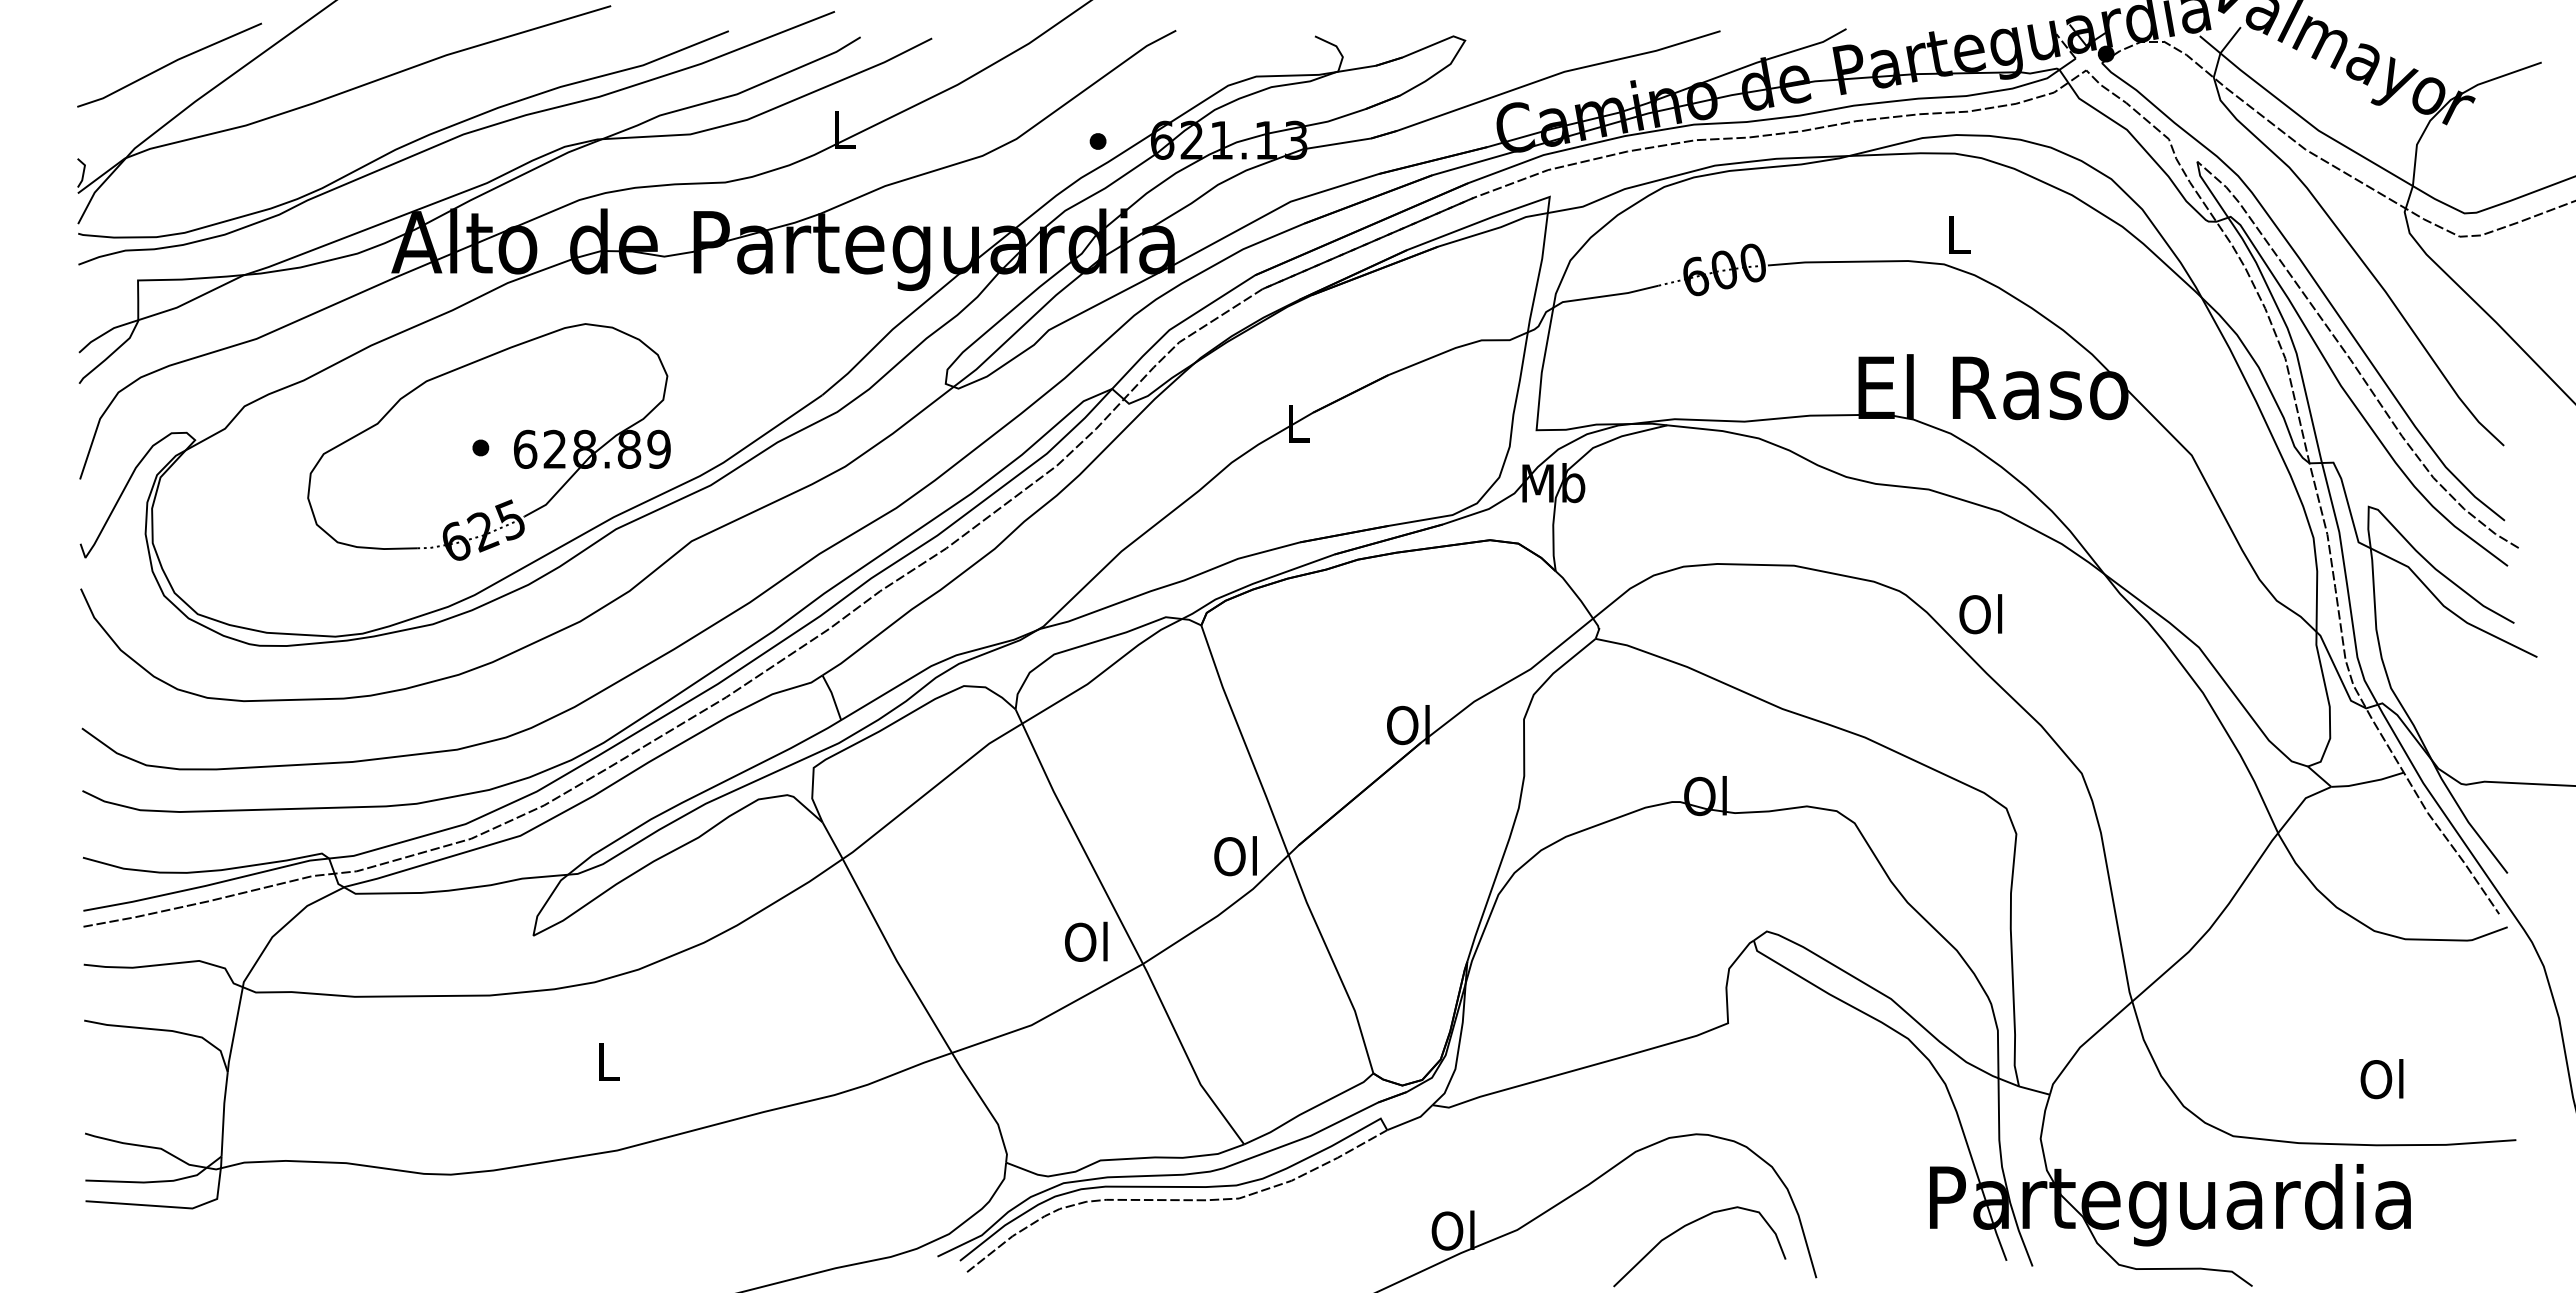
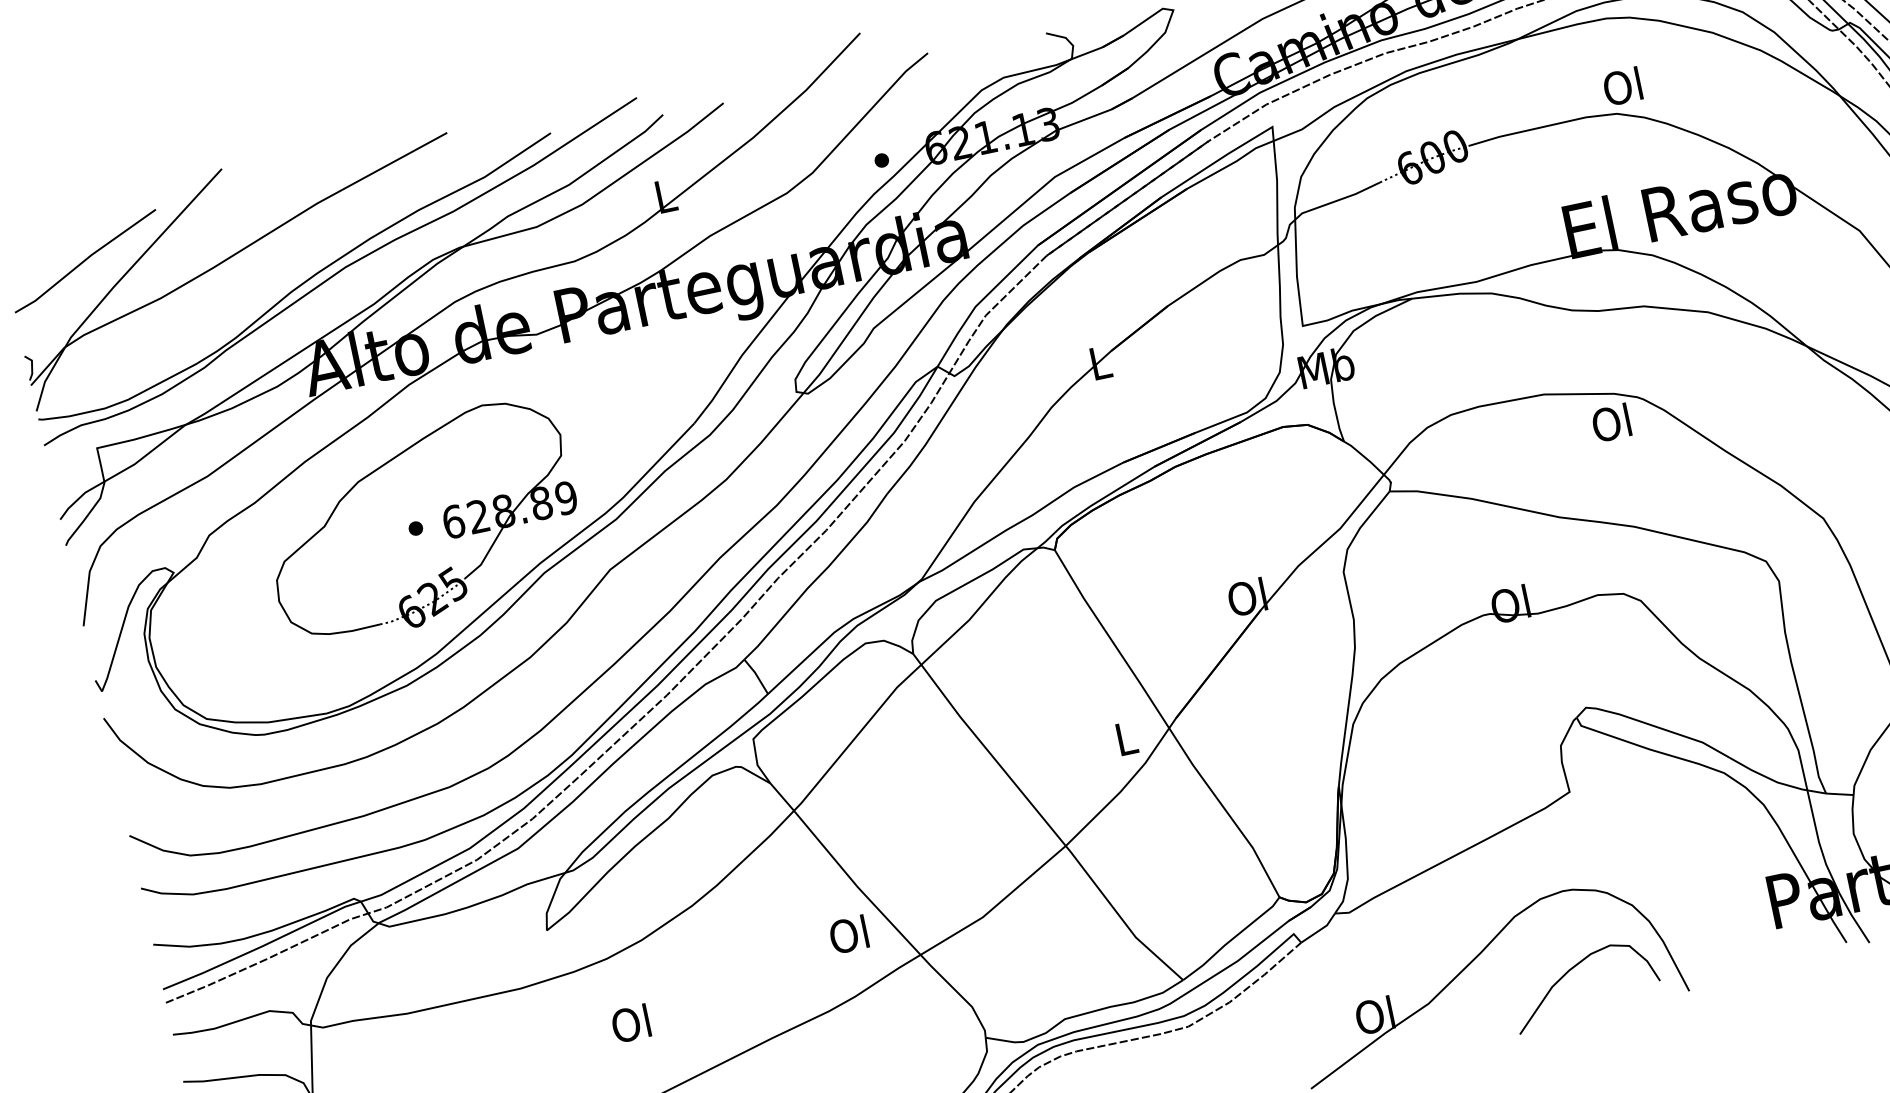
text: (1956, 234) -> (1622, 86), L -> Ol
text: (1980, 614) -> (1611, 423), moved
text: (1235, 856) -> (1124, 738), Ol -> L
text: (1086, 941) -> (848, 934), moved
text: (606, 1061) -> (630, 1023), L -> Ol

